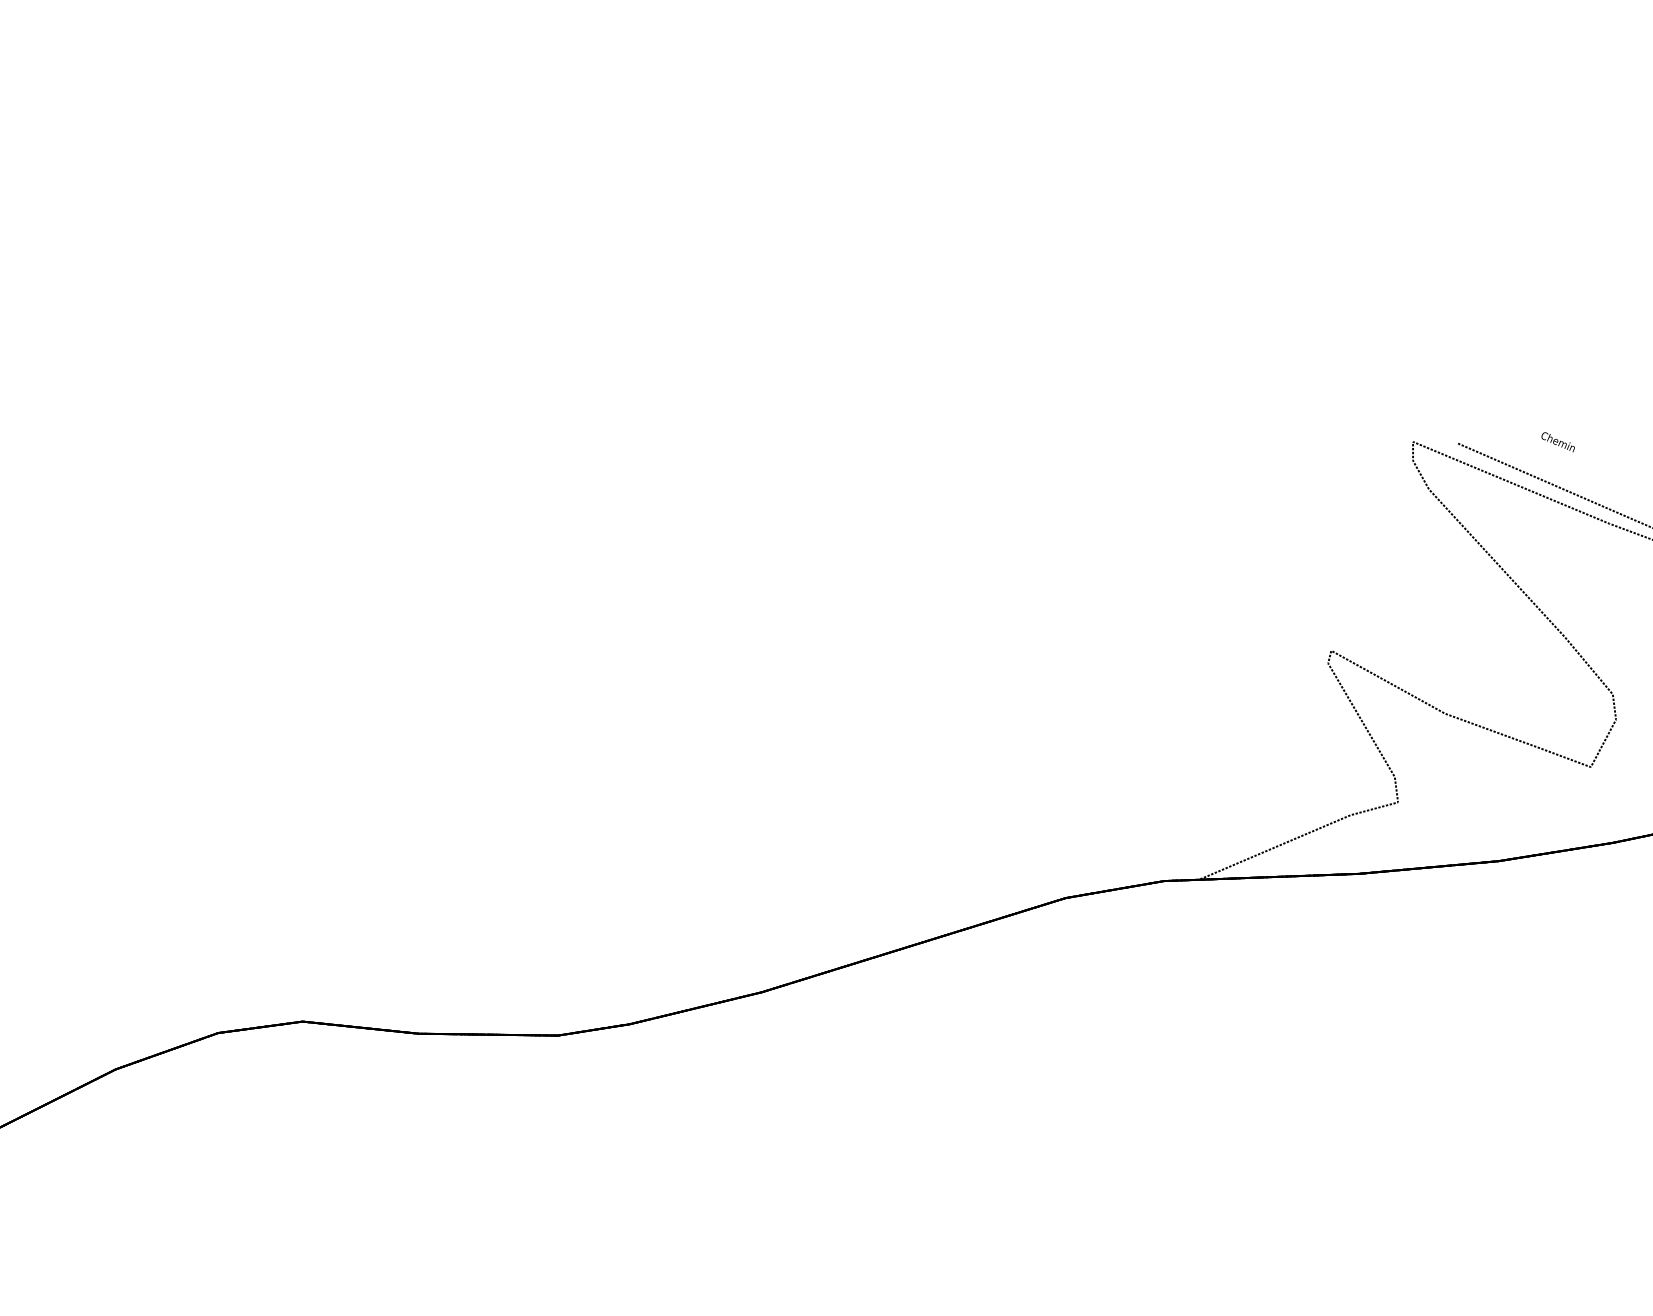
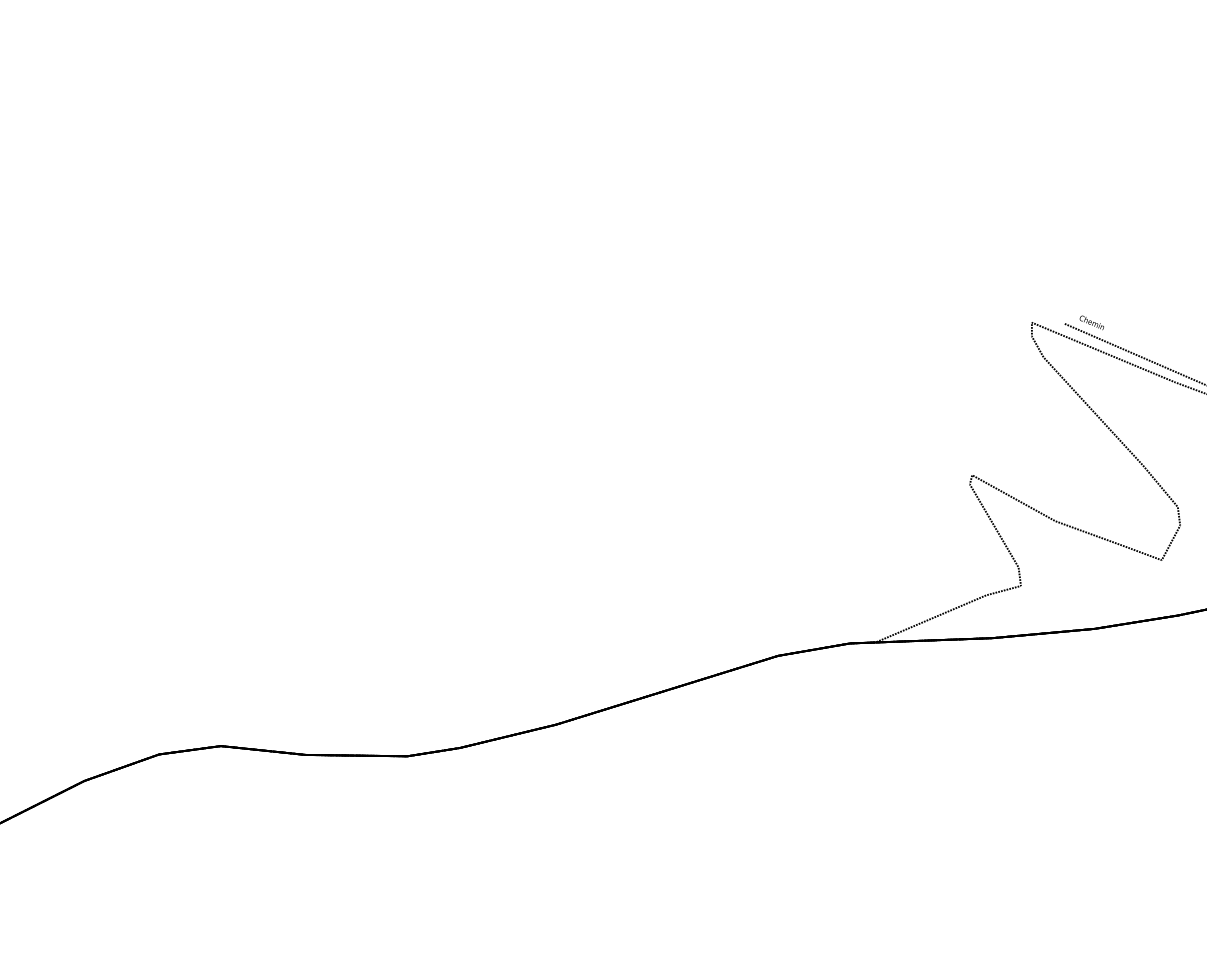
text: (1557, 442) -> (1091, 323), moved

